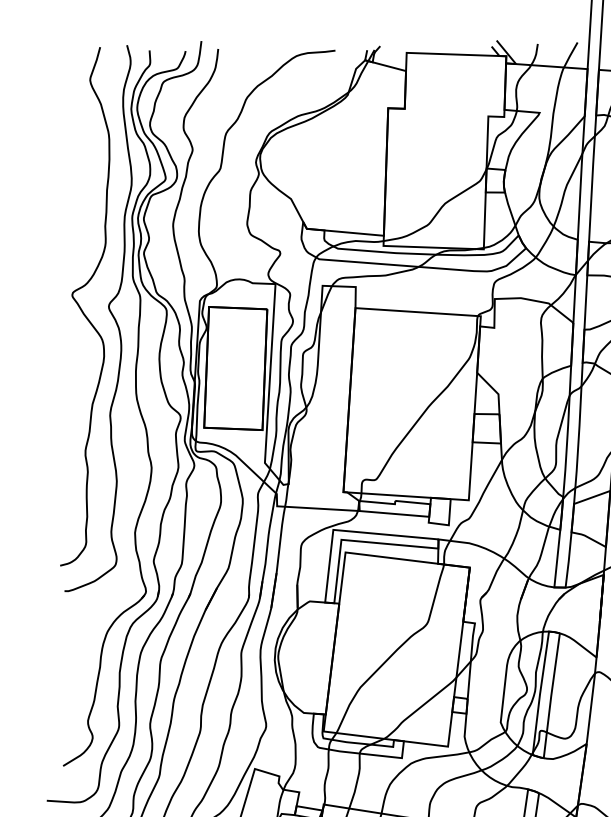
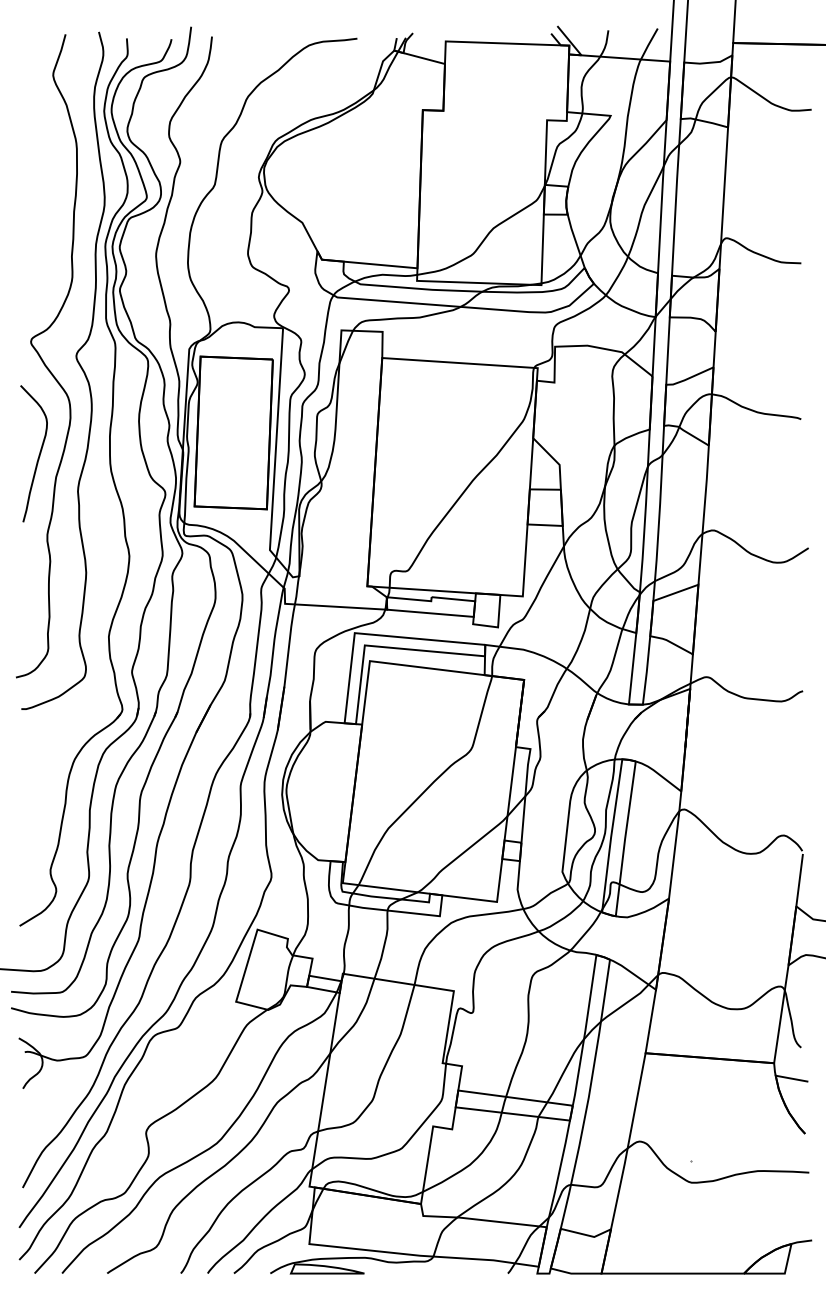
curve: (78, 386) -> (38, 455), added

